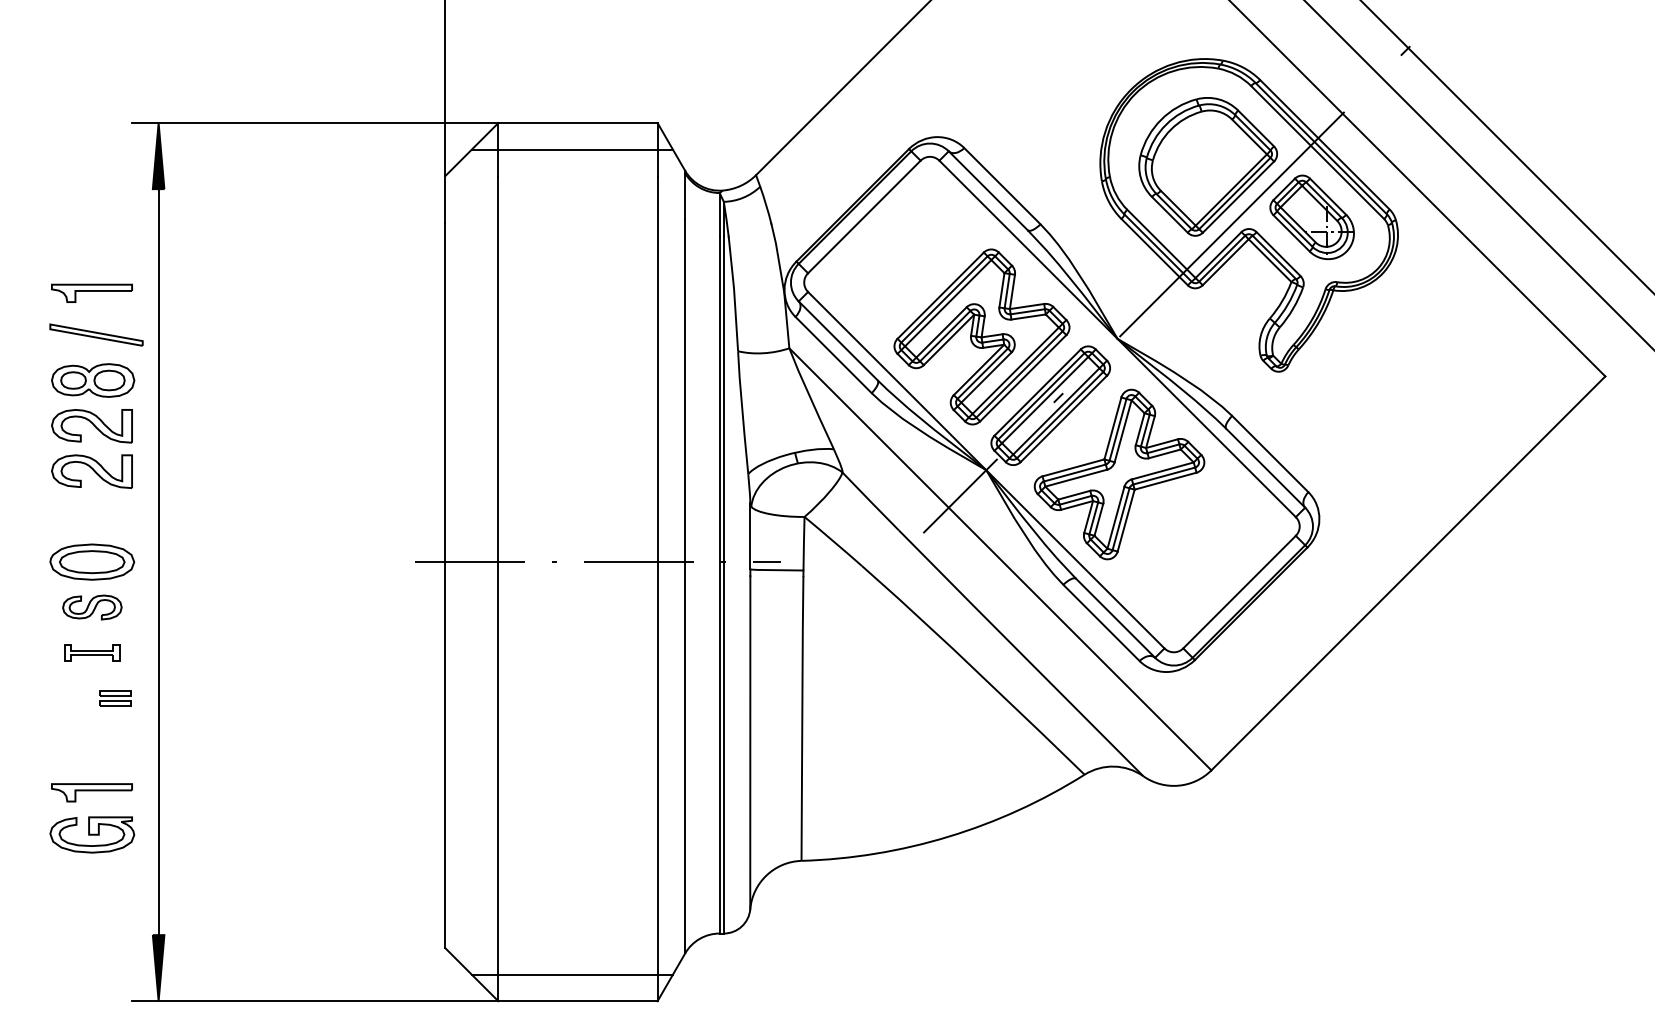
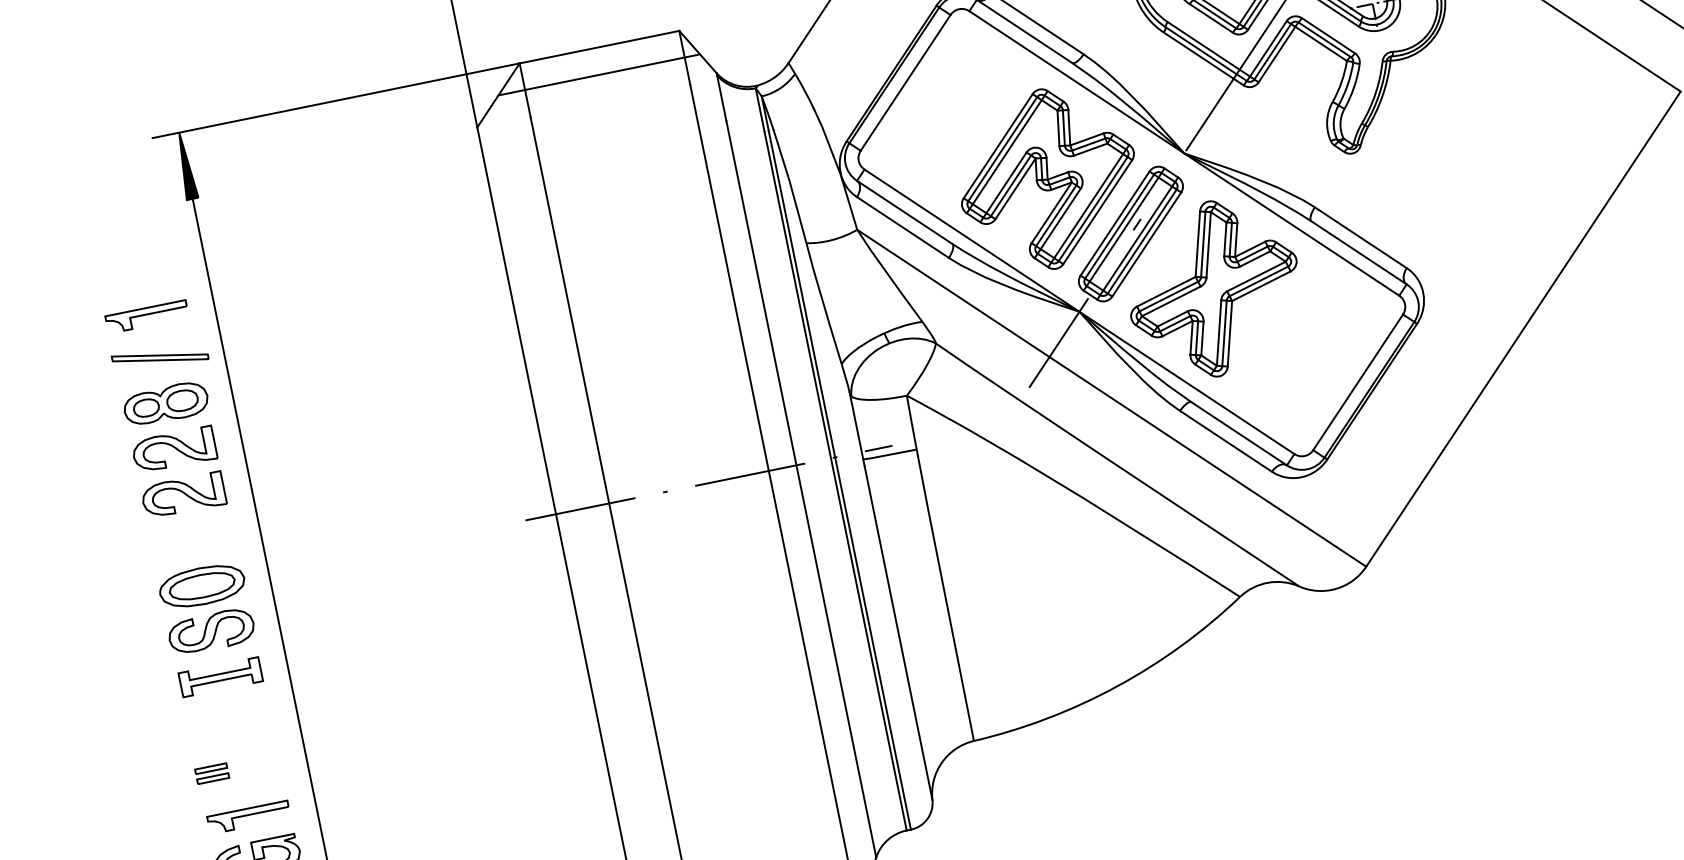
part: (92, 607) -> (211, 631), size x1.43
part: (92, 652) -> (220, 676), size x1.43
part: (115, 698) -> (212, 773), moved

